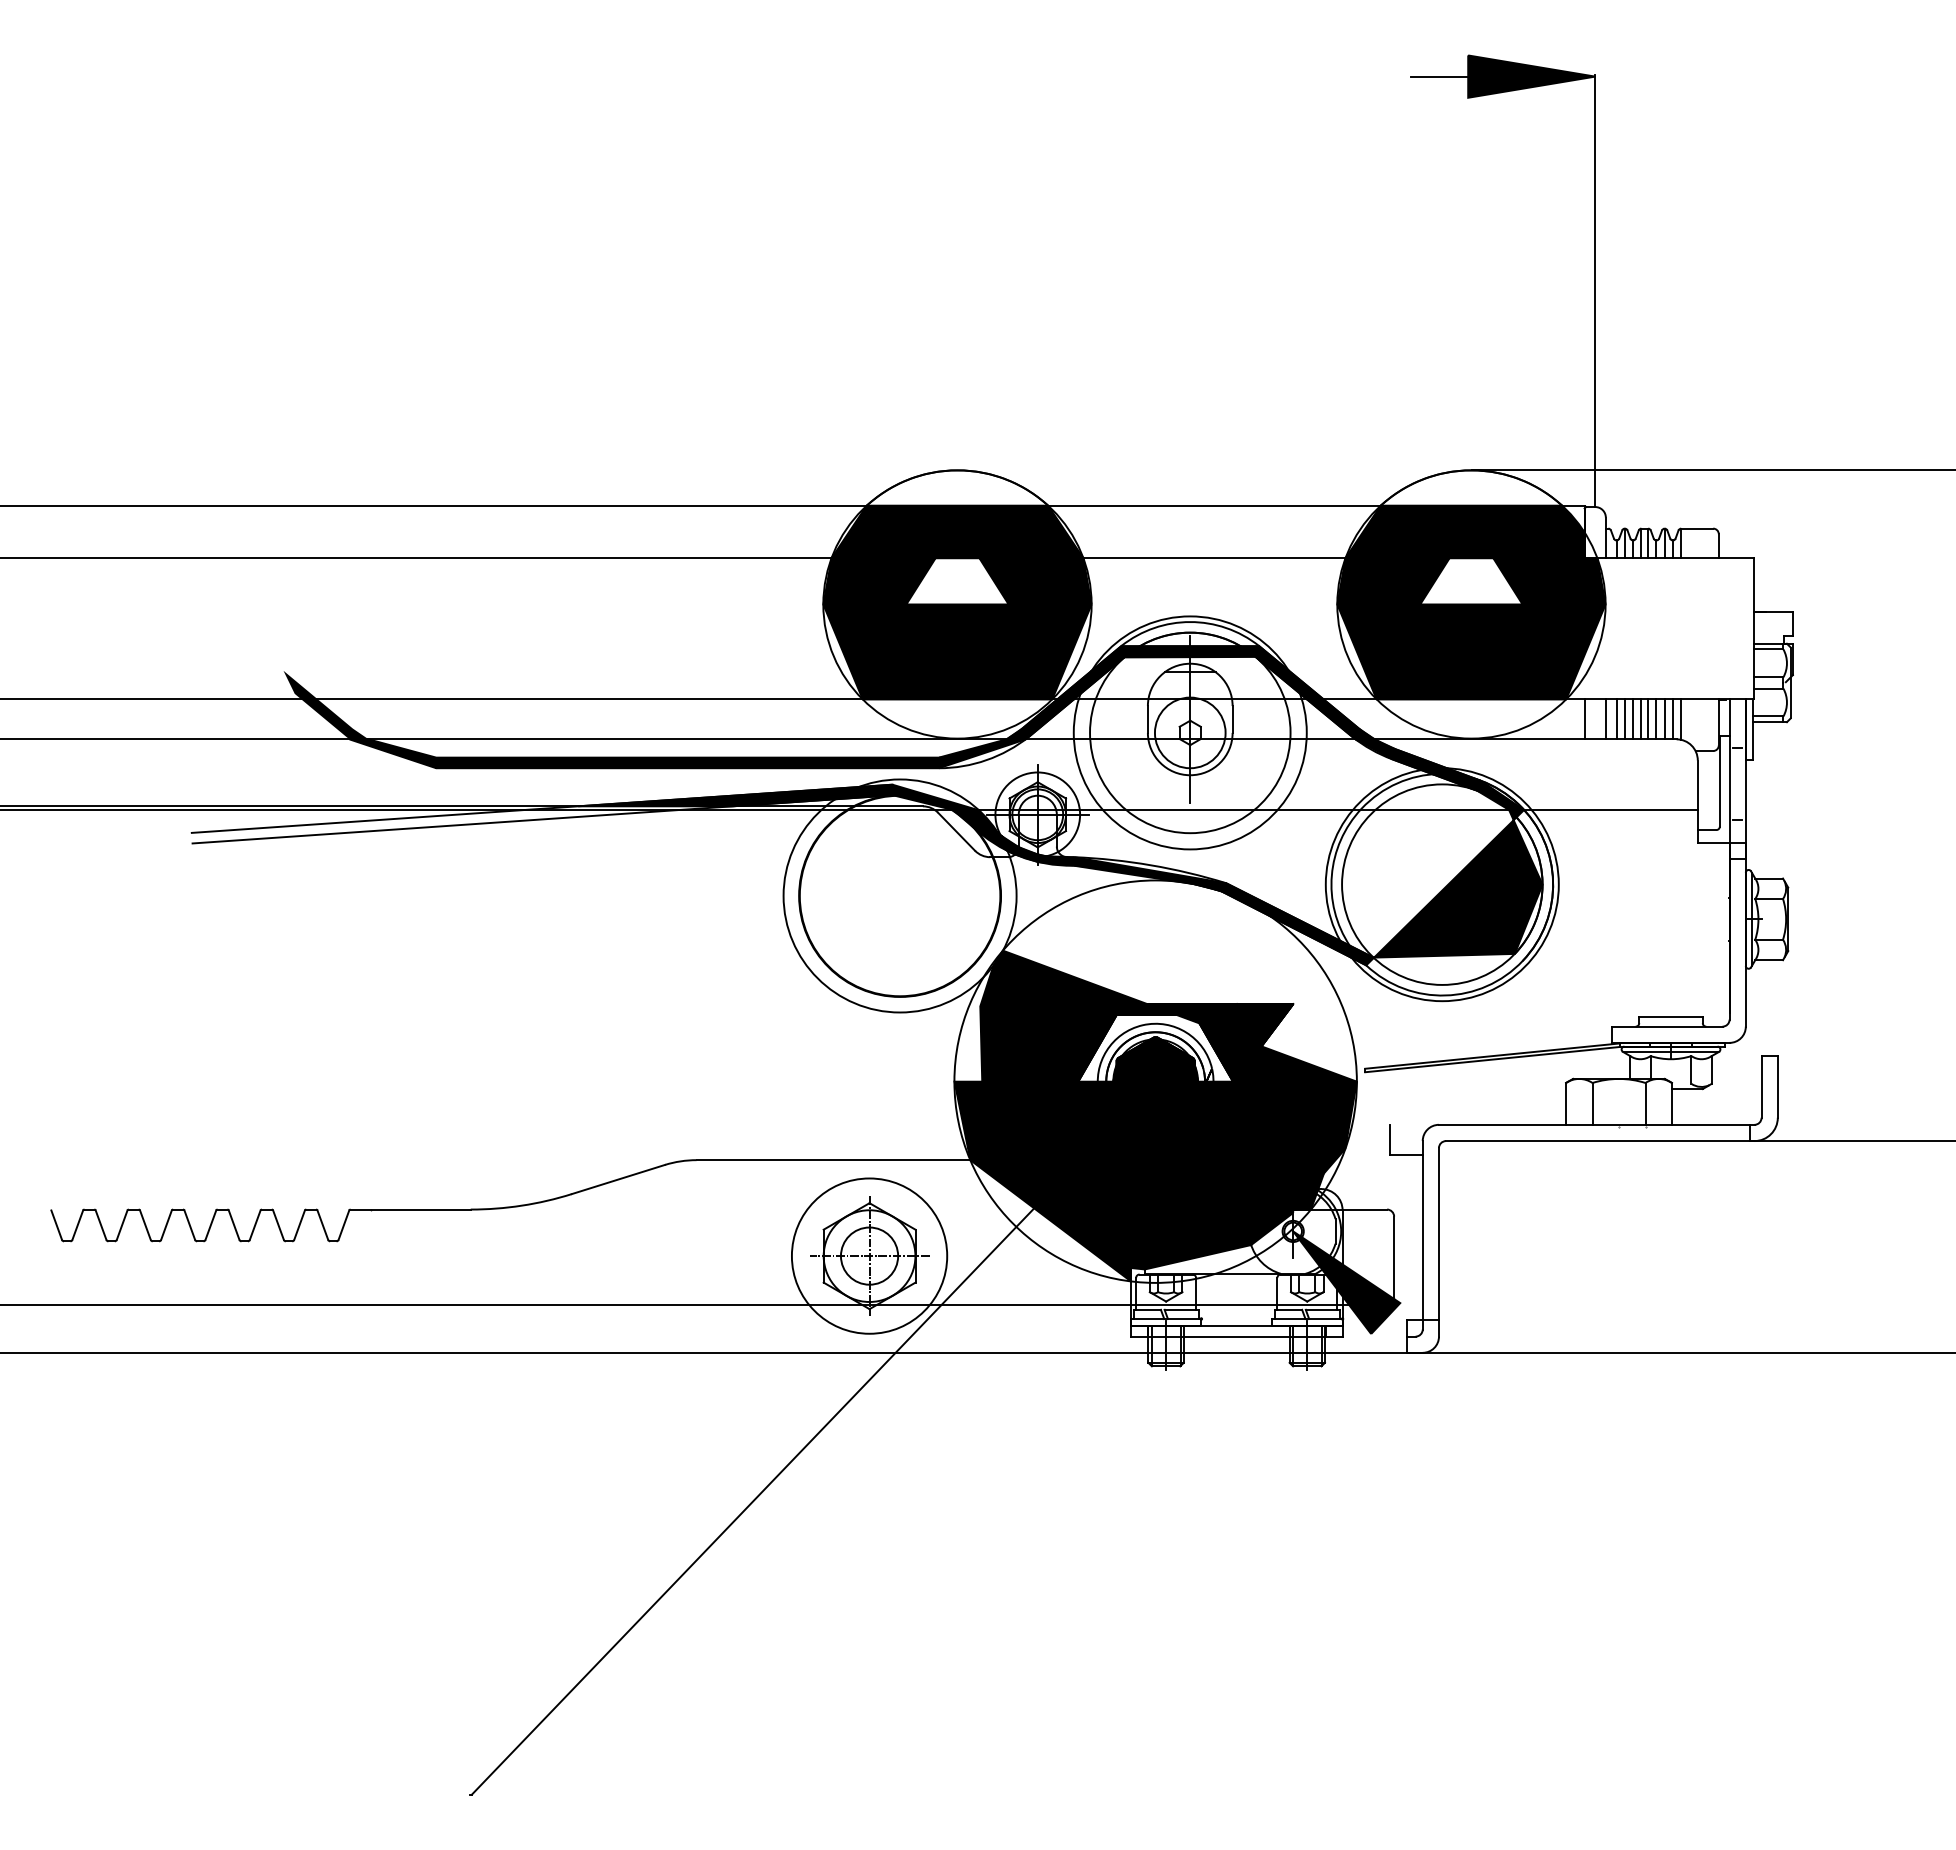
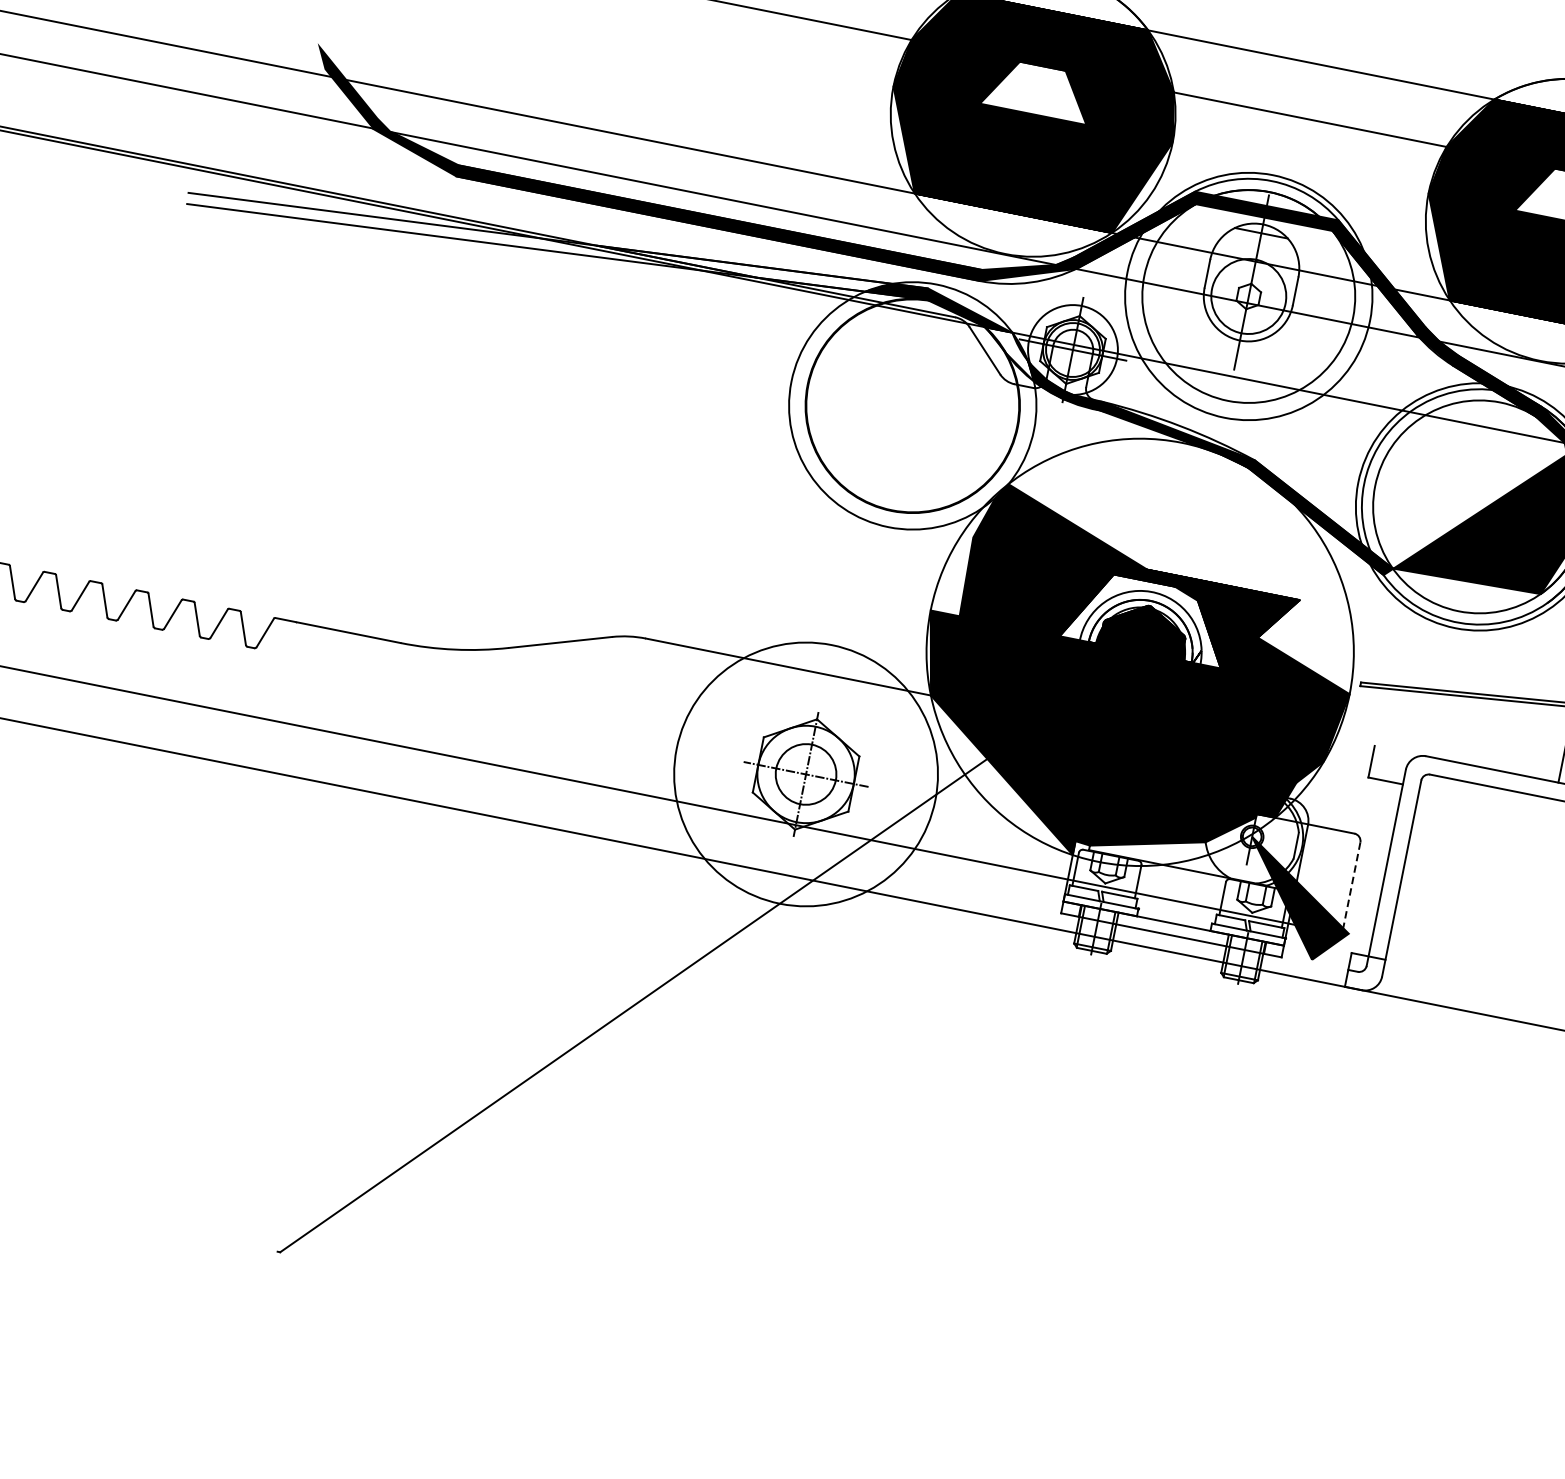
fill: (718, 796) -> (744, 264), removed
fill: (979, 830) -> (1009, 354), removed
circle: (869, 1255) -> (806, 773), size x1.6
line: (1394, 1257) -> (1352, 885), solid -> dashed

